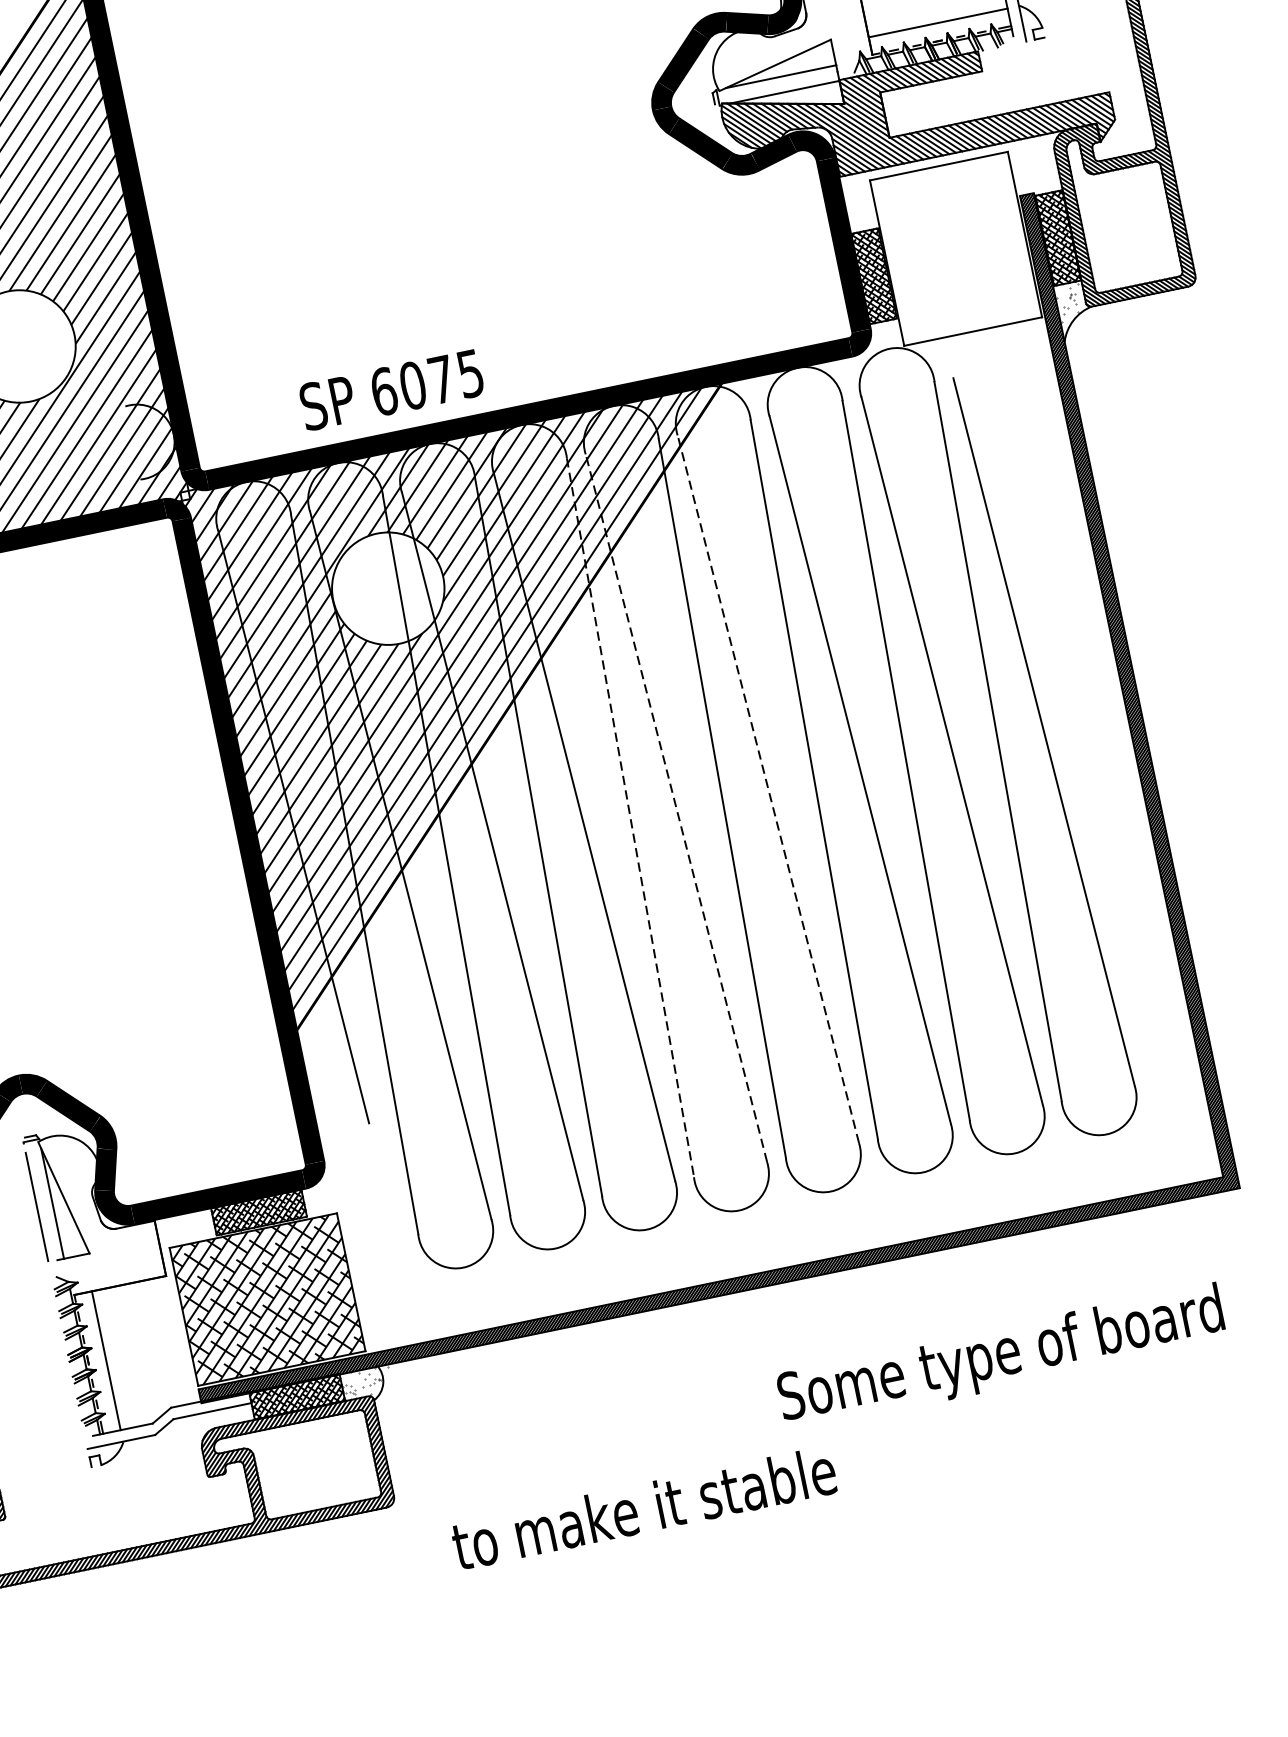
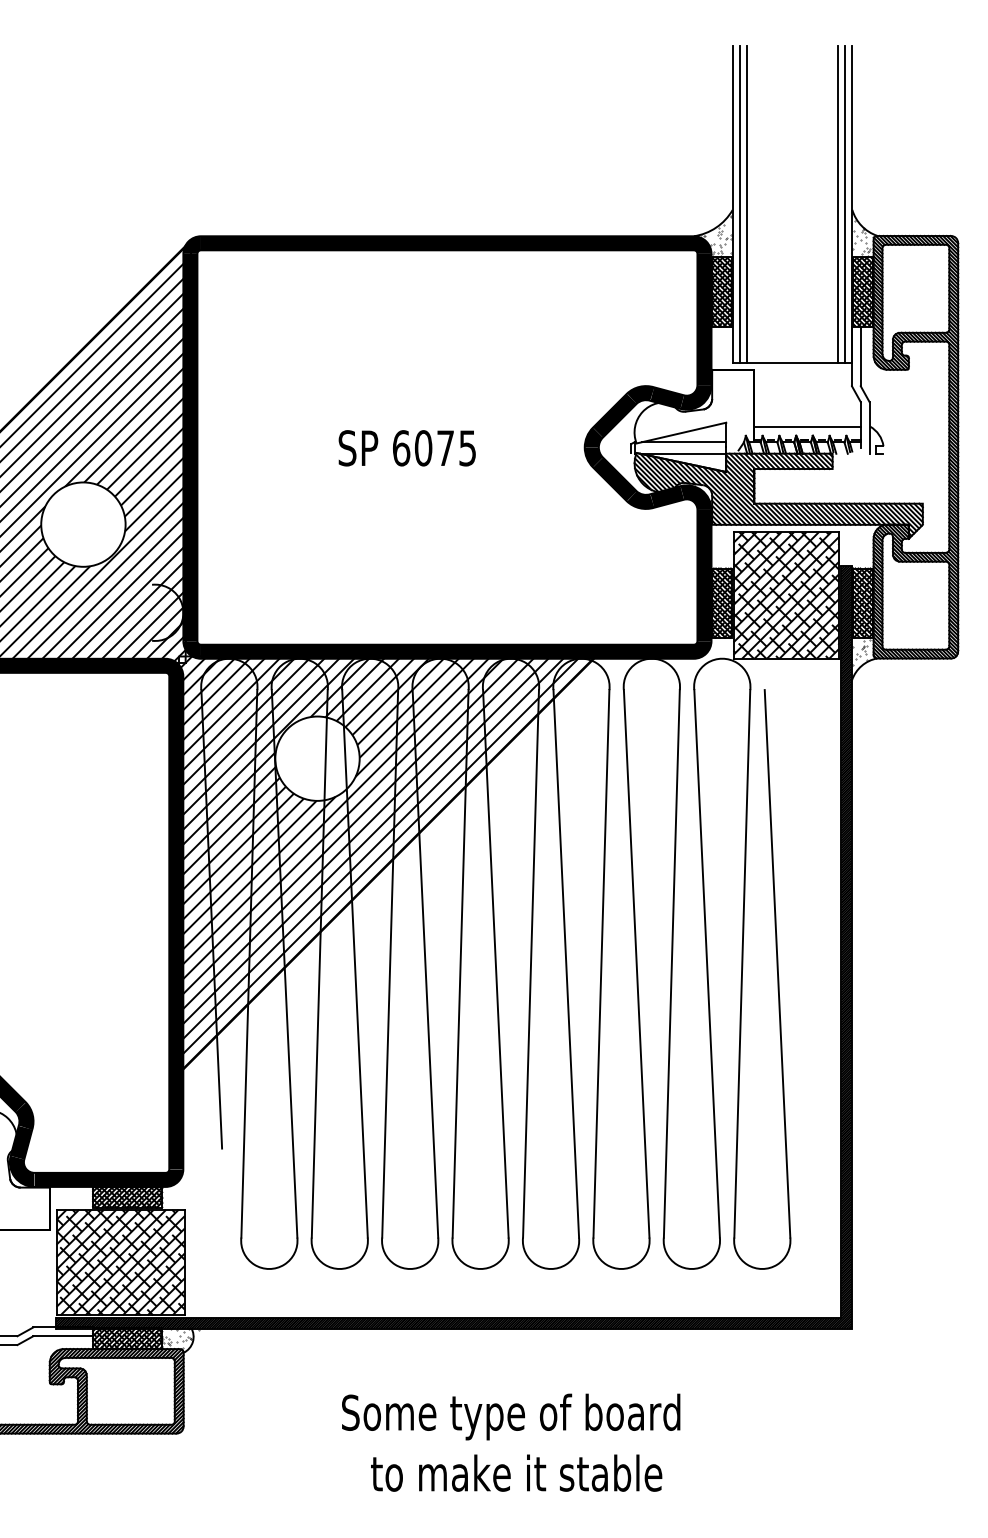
hatch: (956, 248) -> (786, 595), added
text: (390, 390) -> (406, 448), moved
line: (768, 788) -> (566, 963), dashed -> solid
line: (675, 807) -> (495, 963), dashed -> solid
line: (630, 817) -> (460, 963), dashed -> solid
text: (1001, 1356) -> (511, 1416), moved
text: (643, 1507) -> (516, 1472), moved

